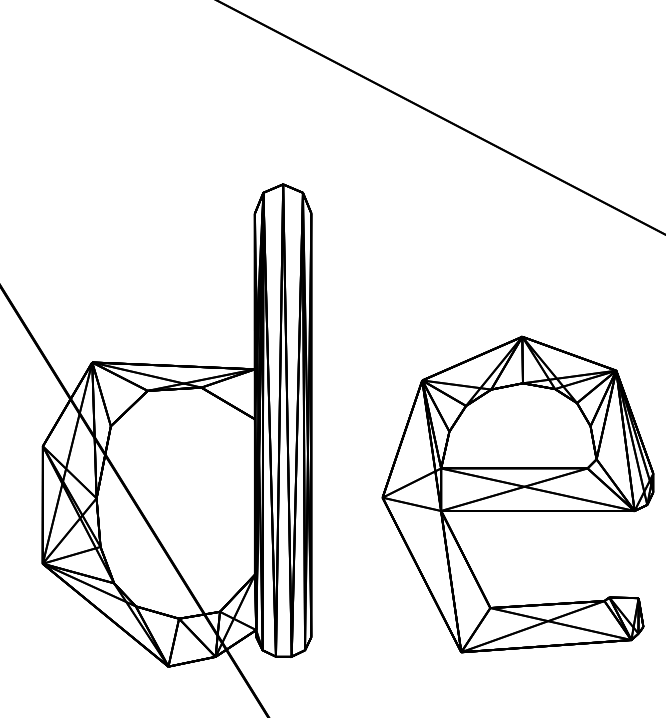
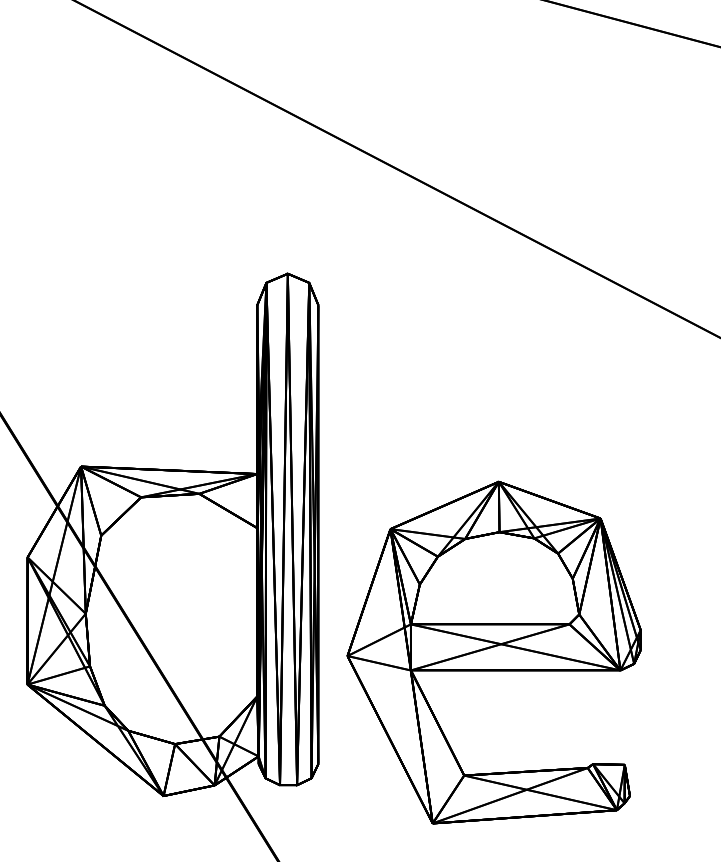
part: (517, 494) -> (493, 652), moved

